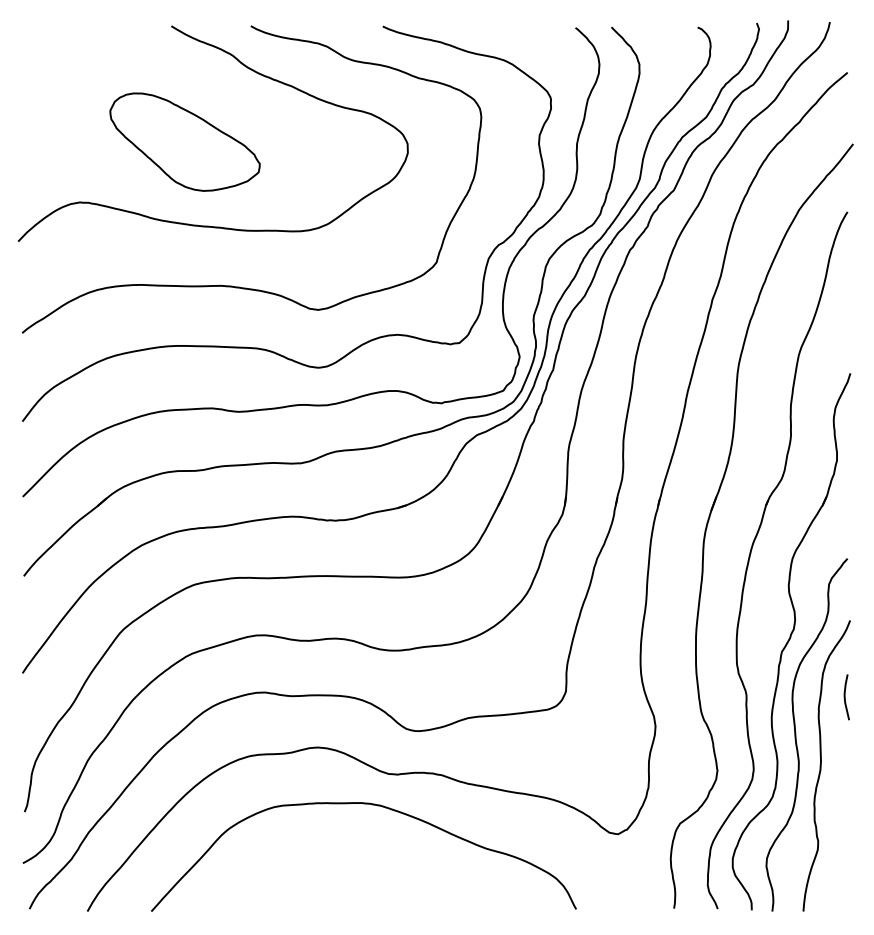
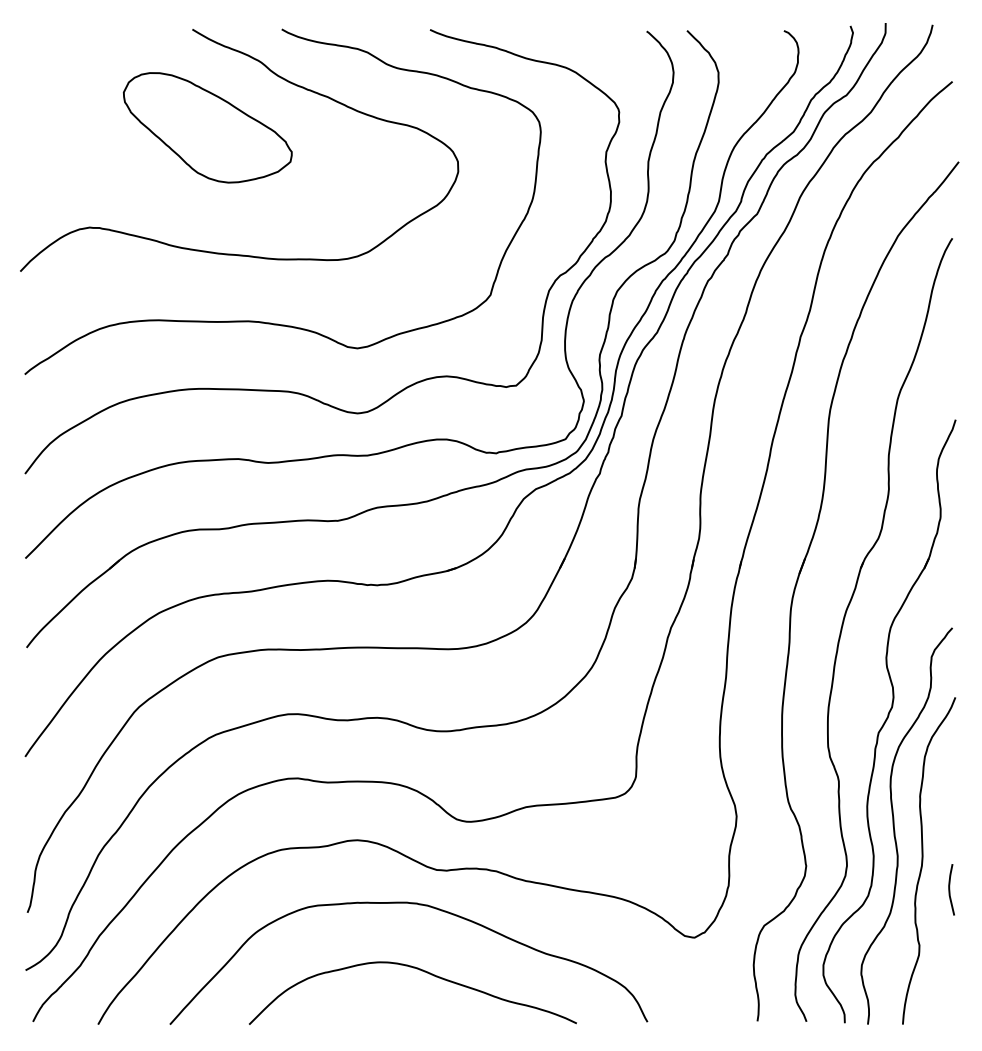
part: (184, 141) -> (207, 127), moved
curve: (845, 697) -> (950, 889), moved
curve: (373, 863) -> (419, 970), added

